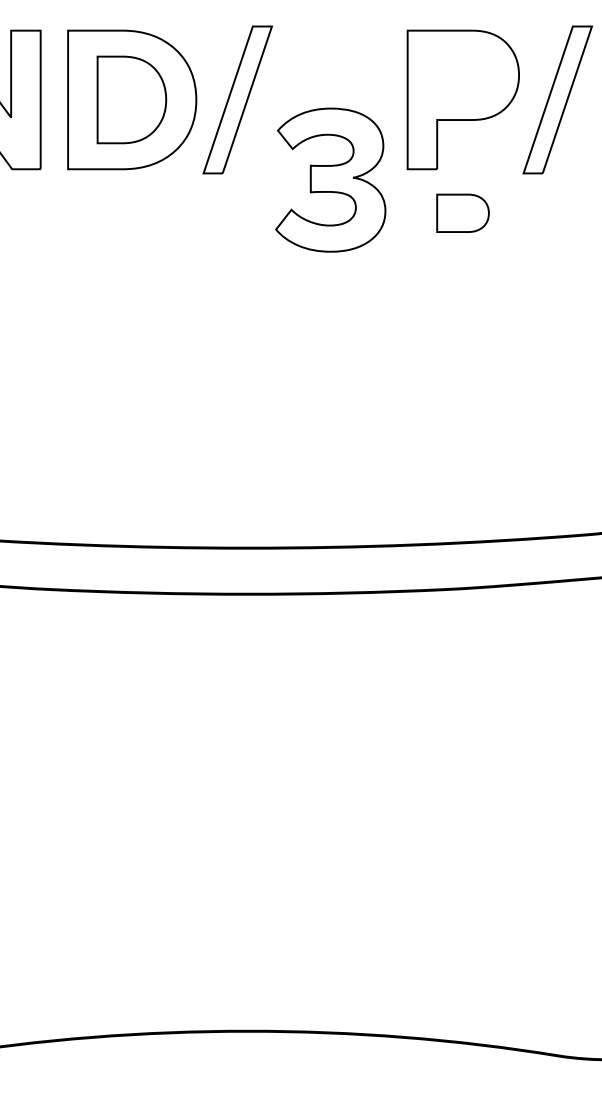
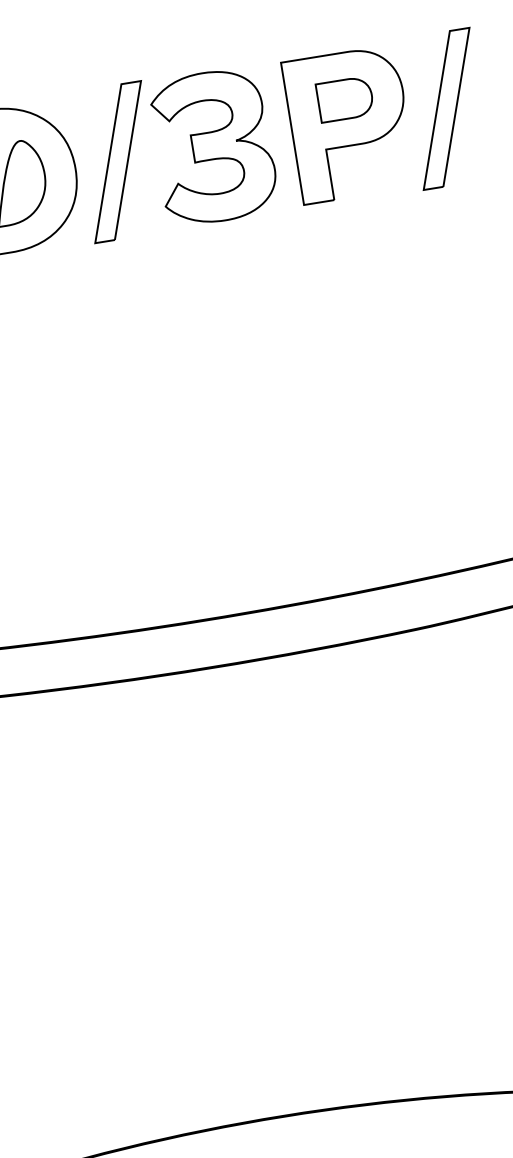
part: (330, 179) -> (213, 146), moved
part: (462, 212) -> (344, 98), moved

